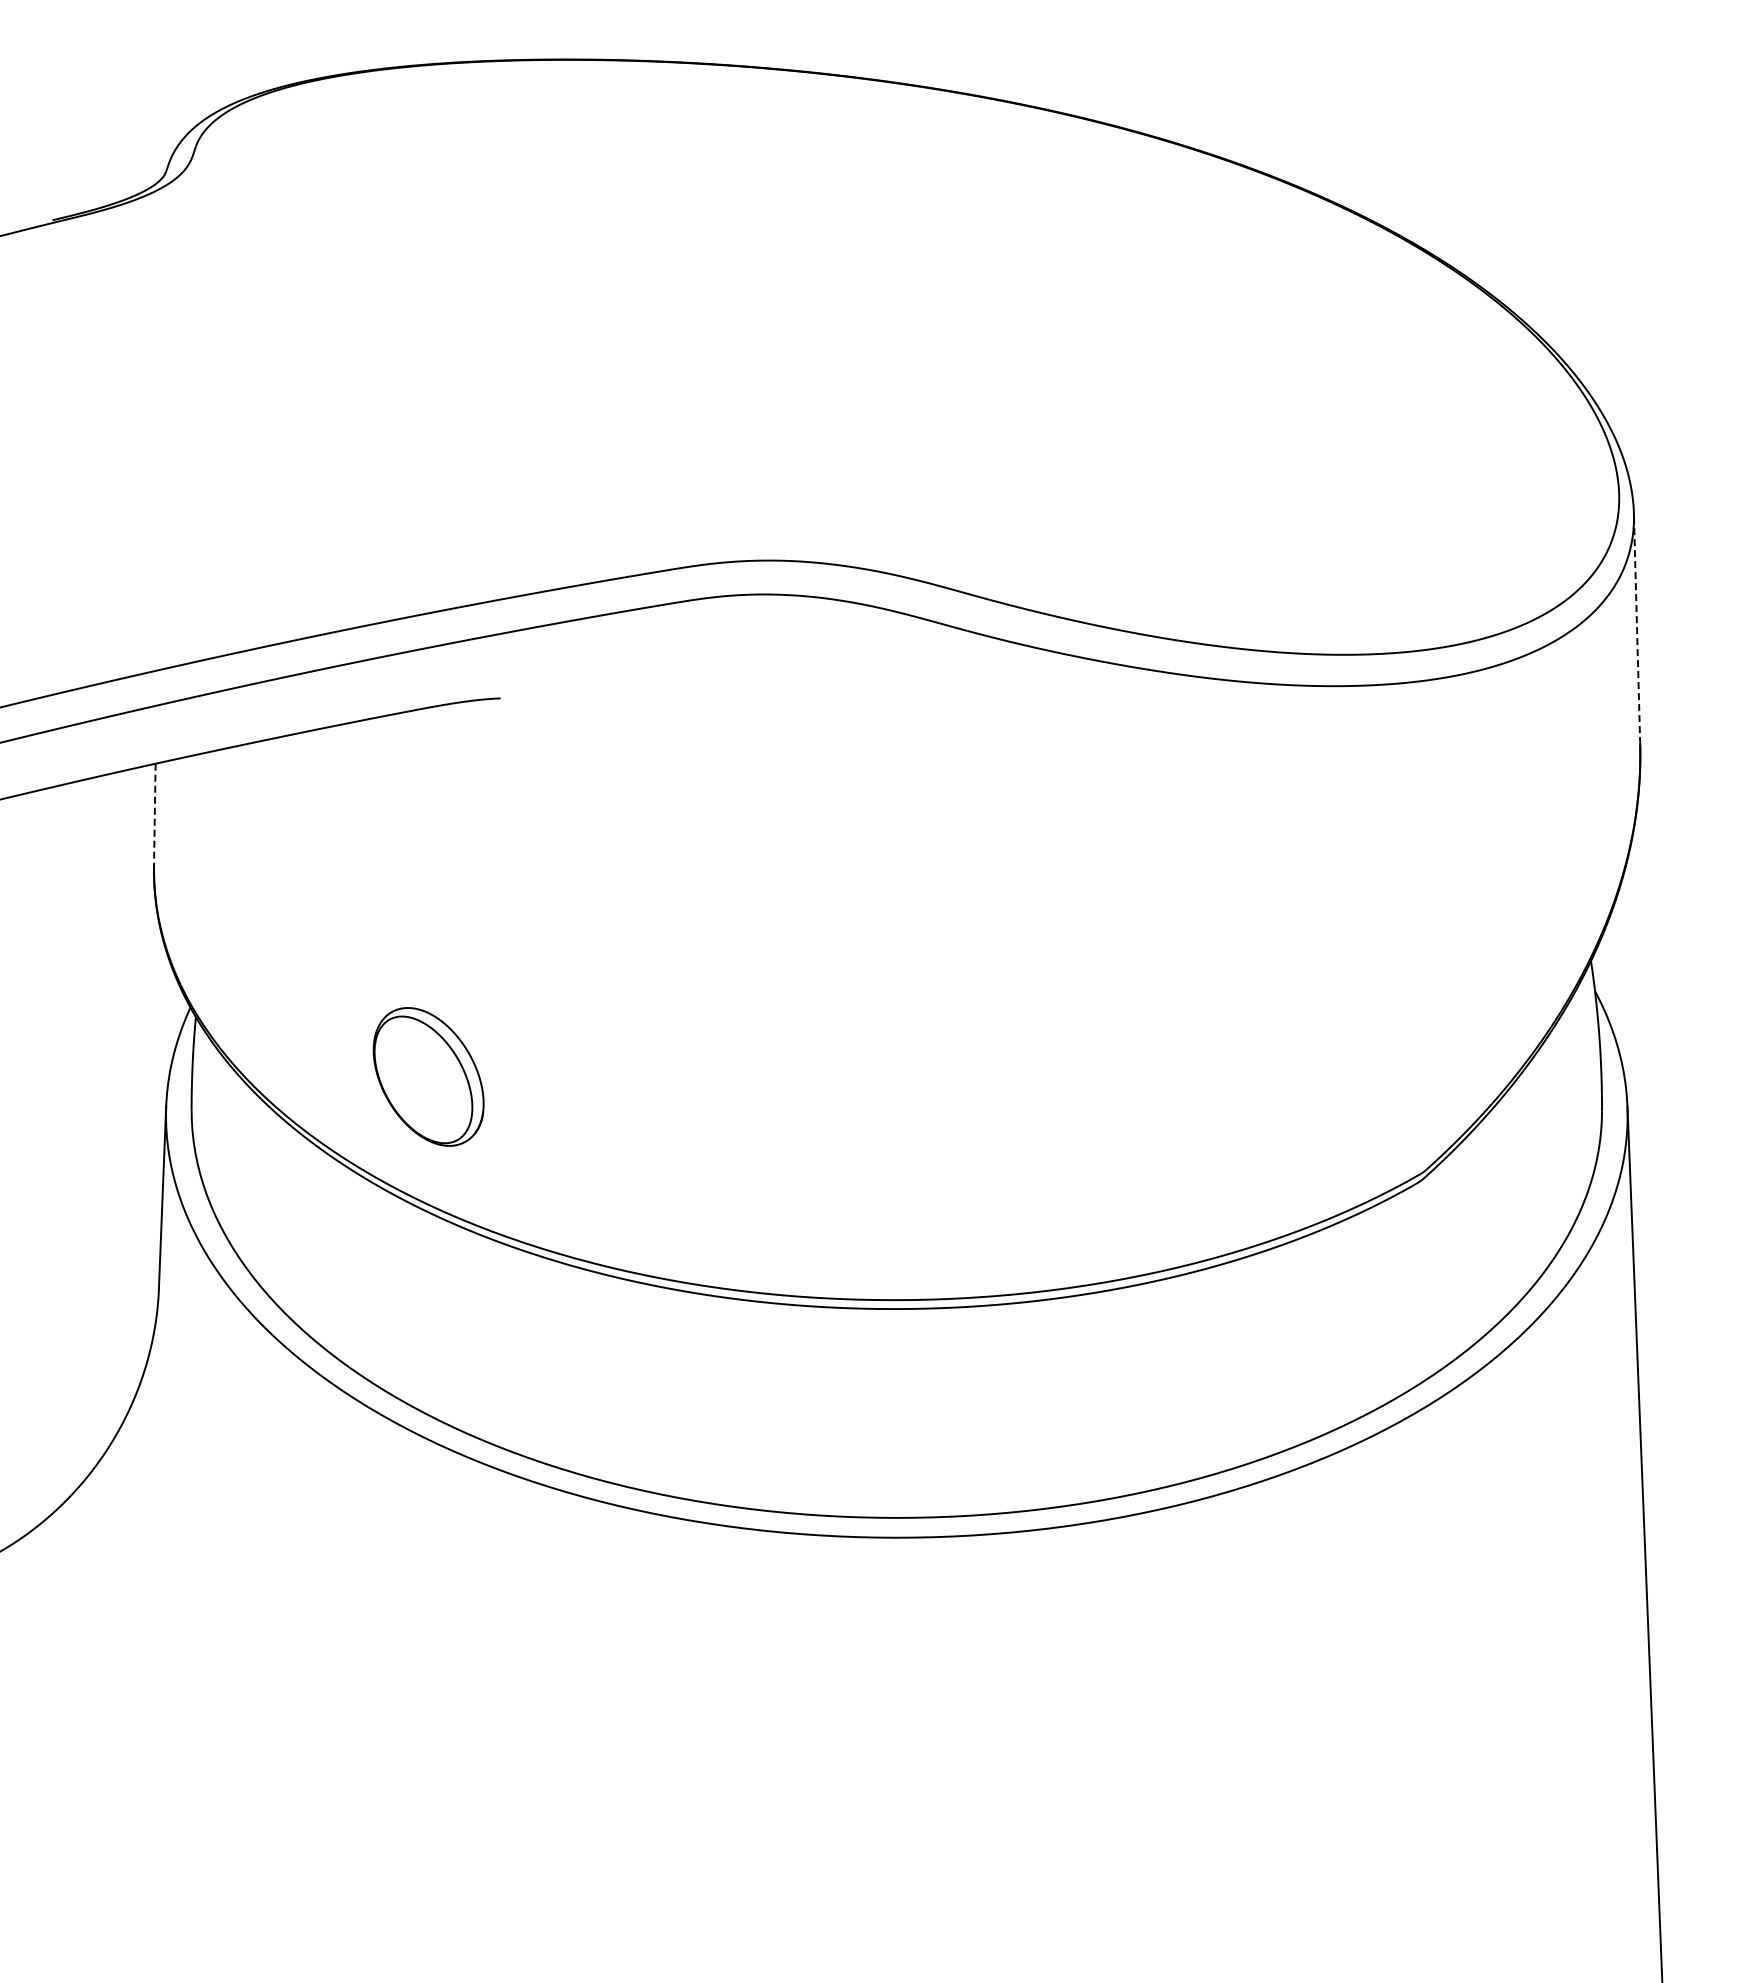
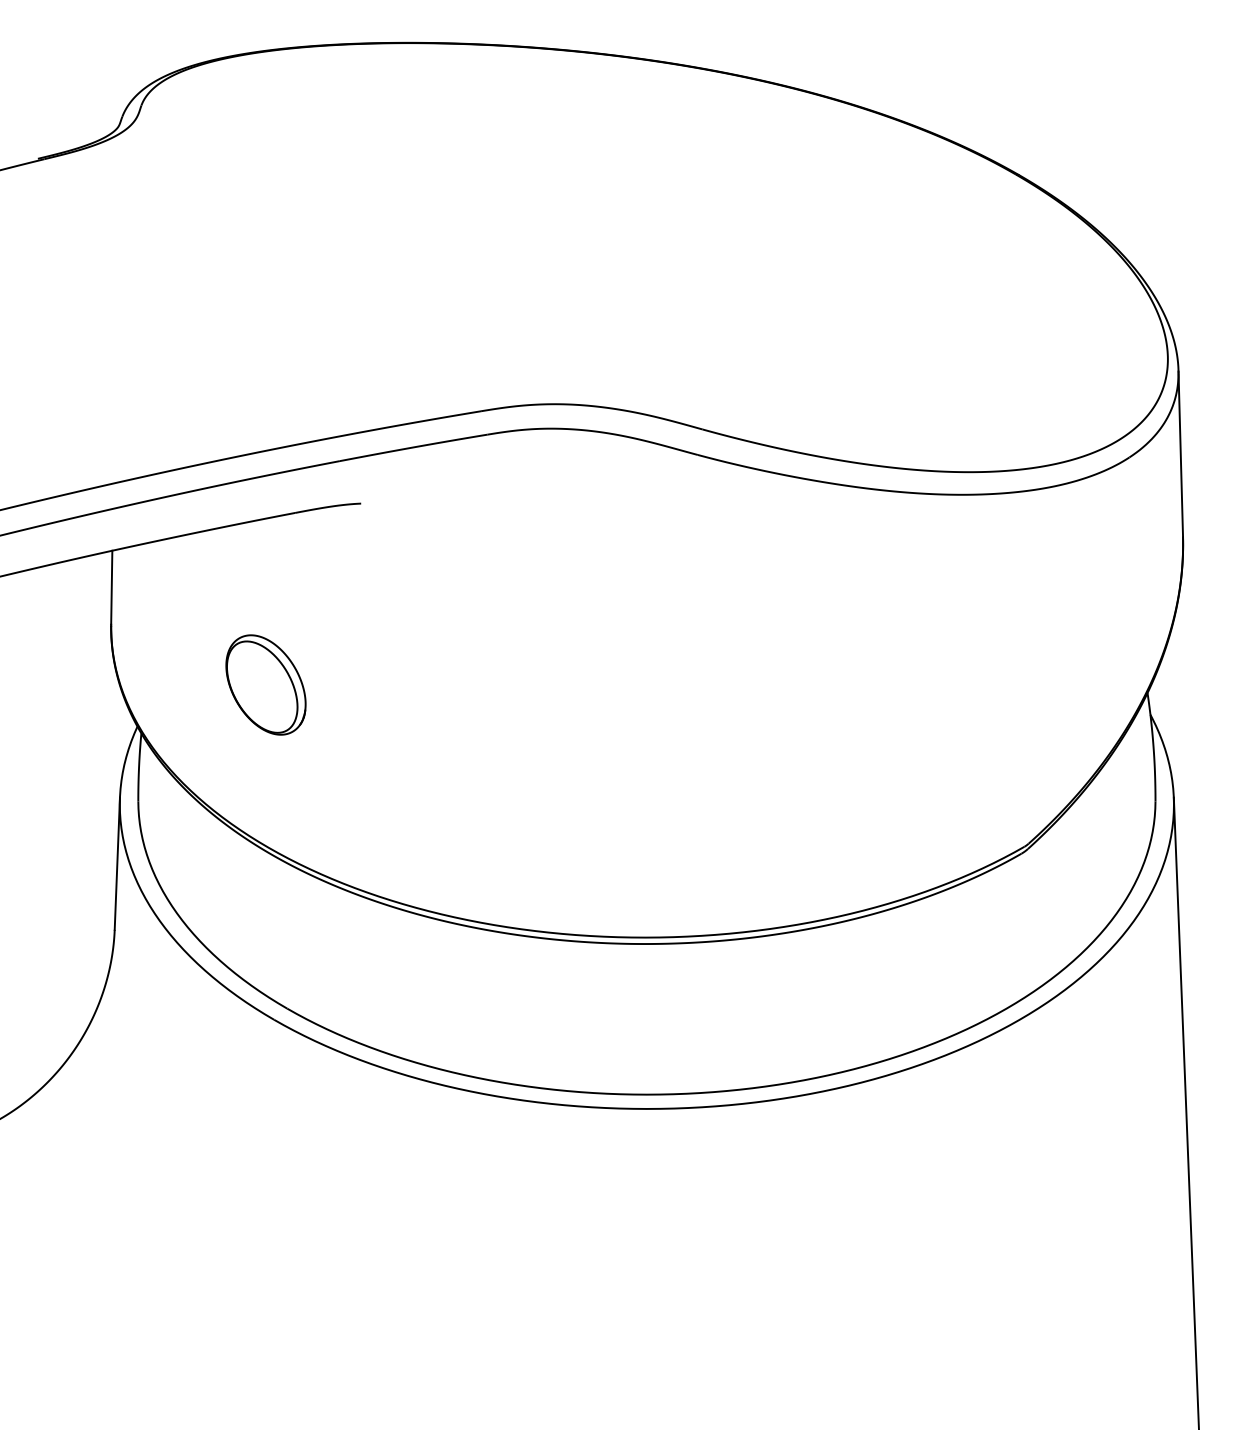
line: (1637, 629) -> (1181, 453), dashed -> solid
line: (154, 815) -> (111, 588), dashed -> solid
part: (428, 1076) -> (265, 684), moved

